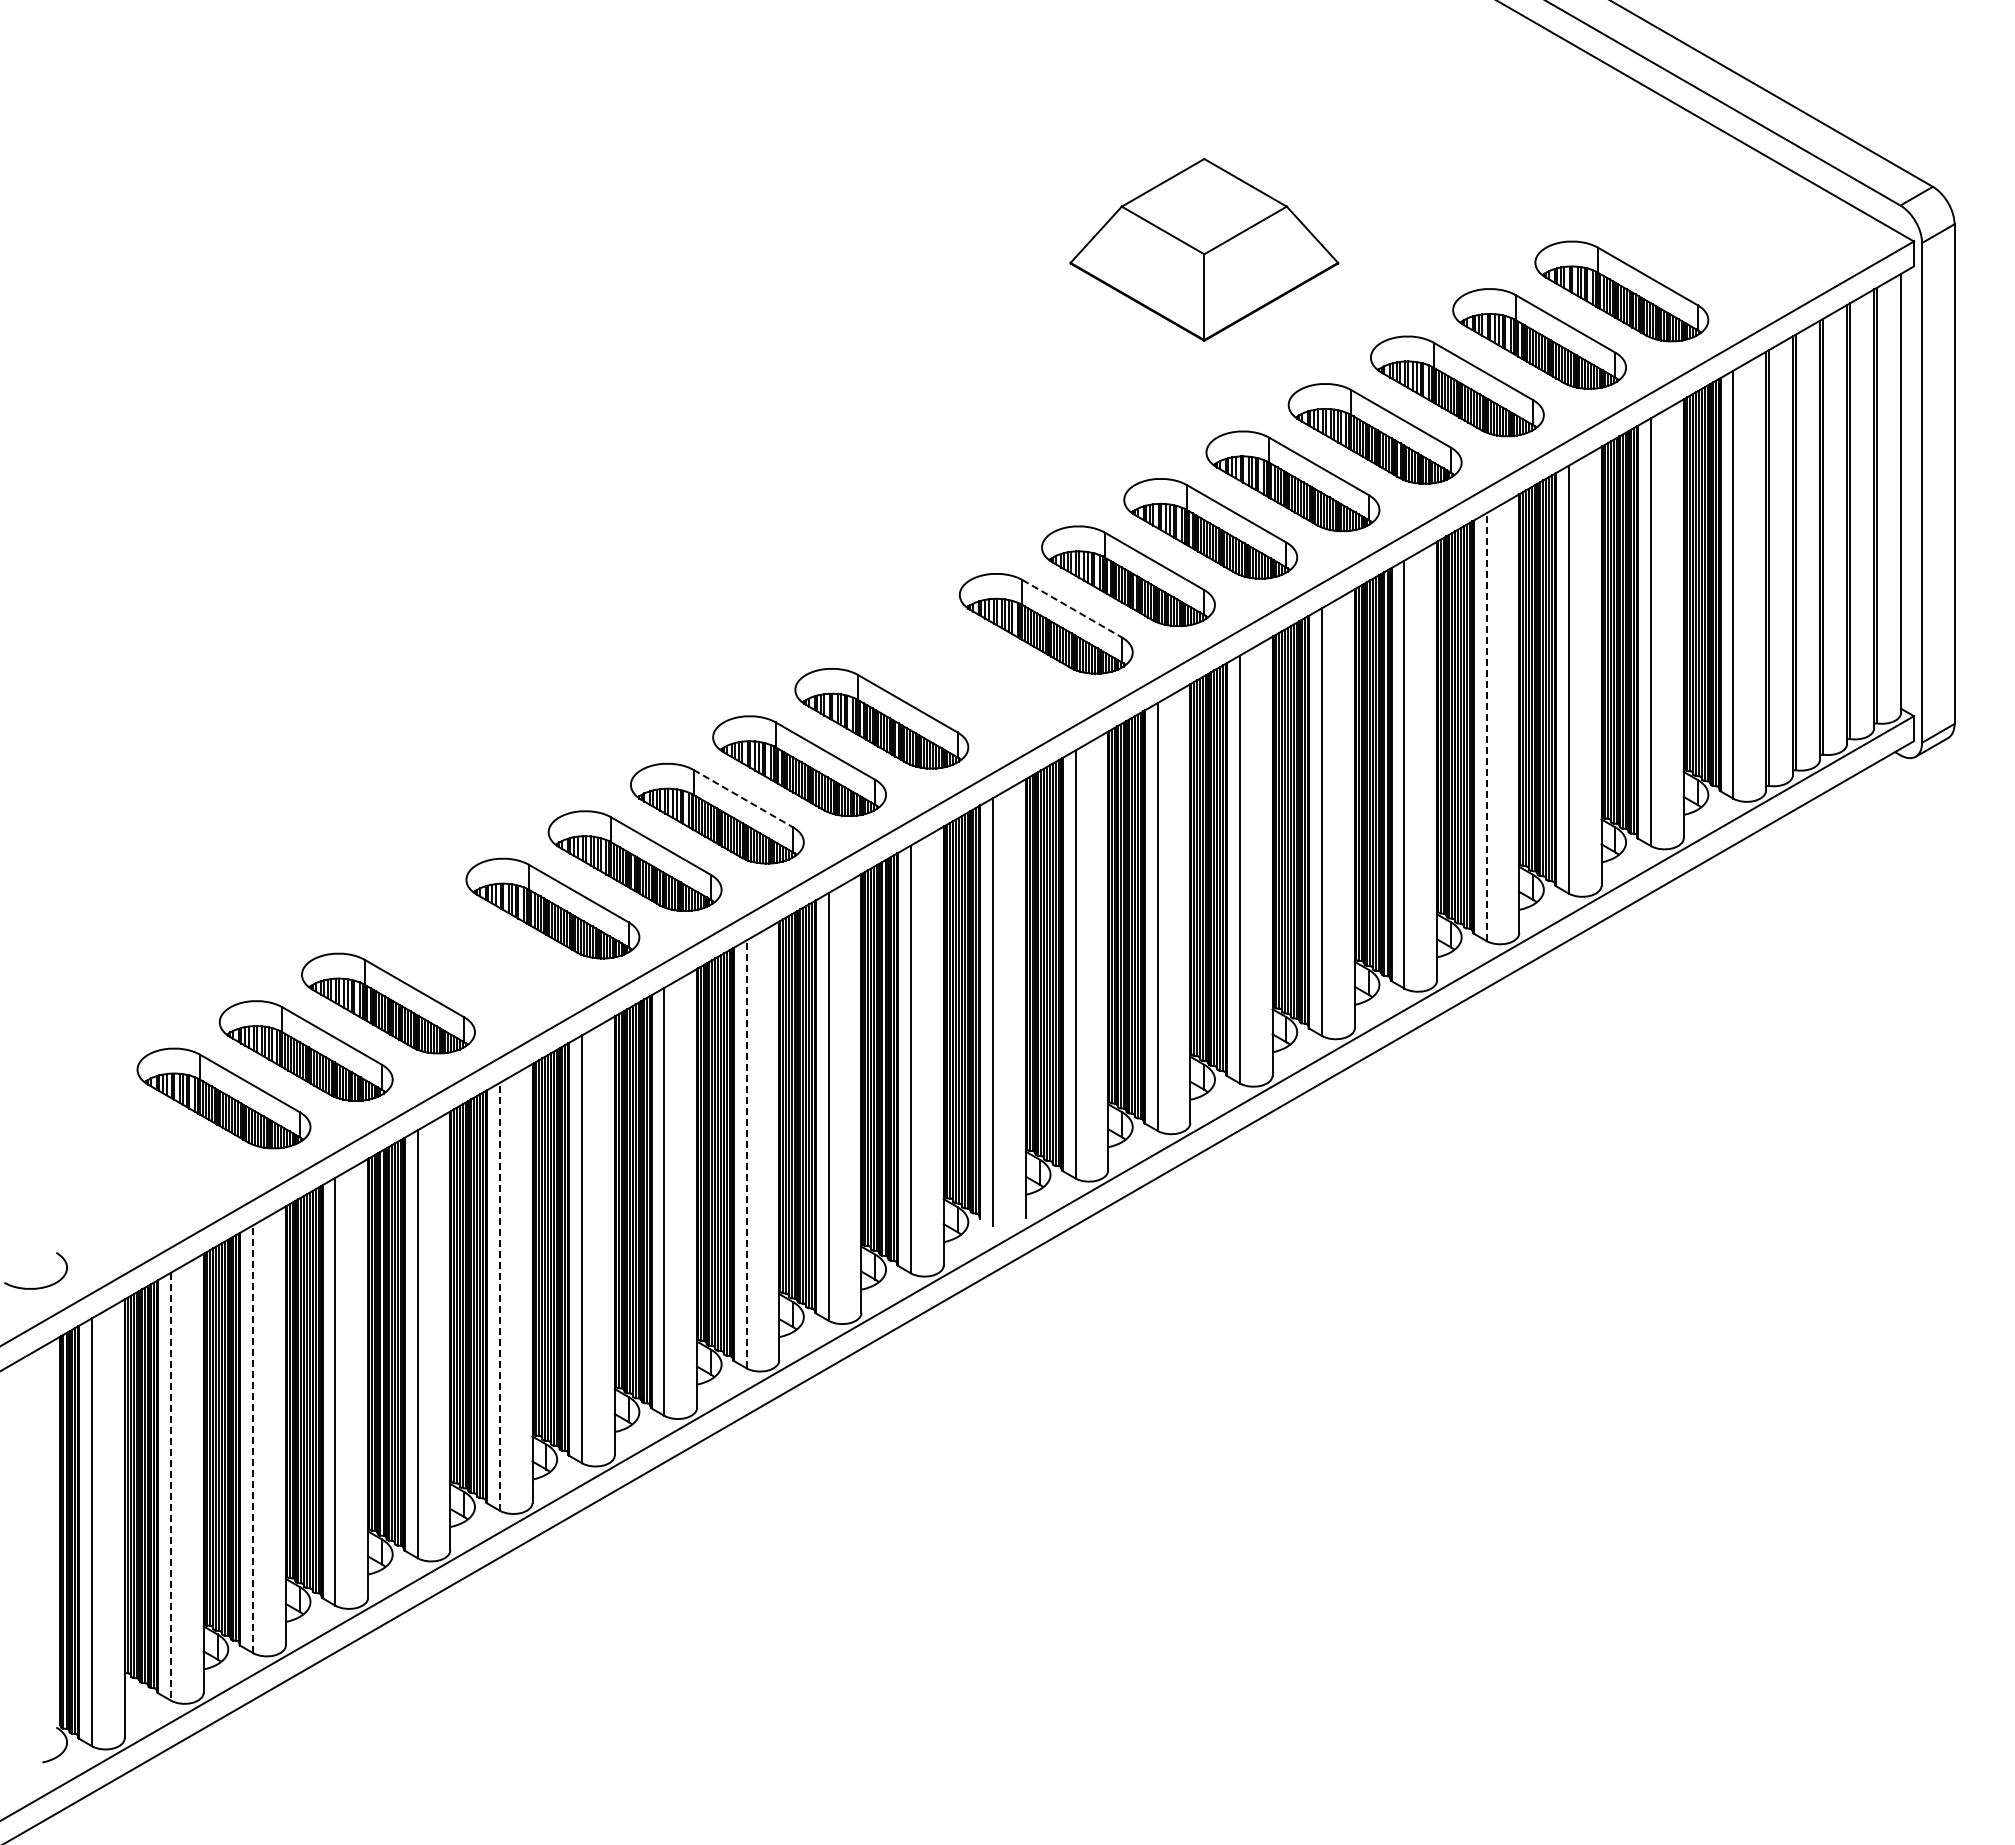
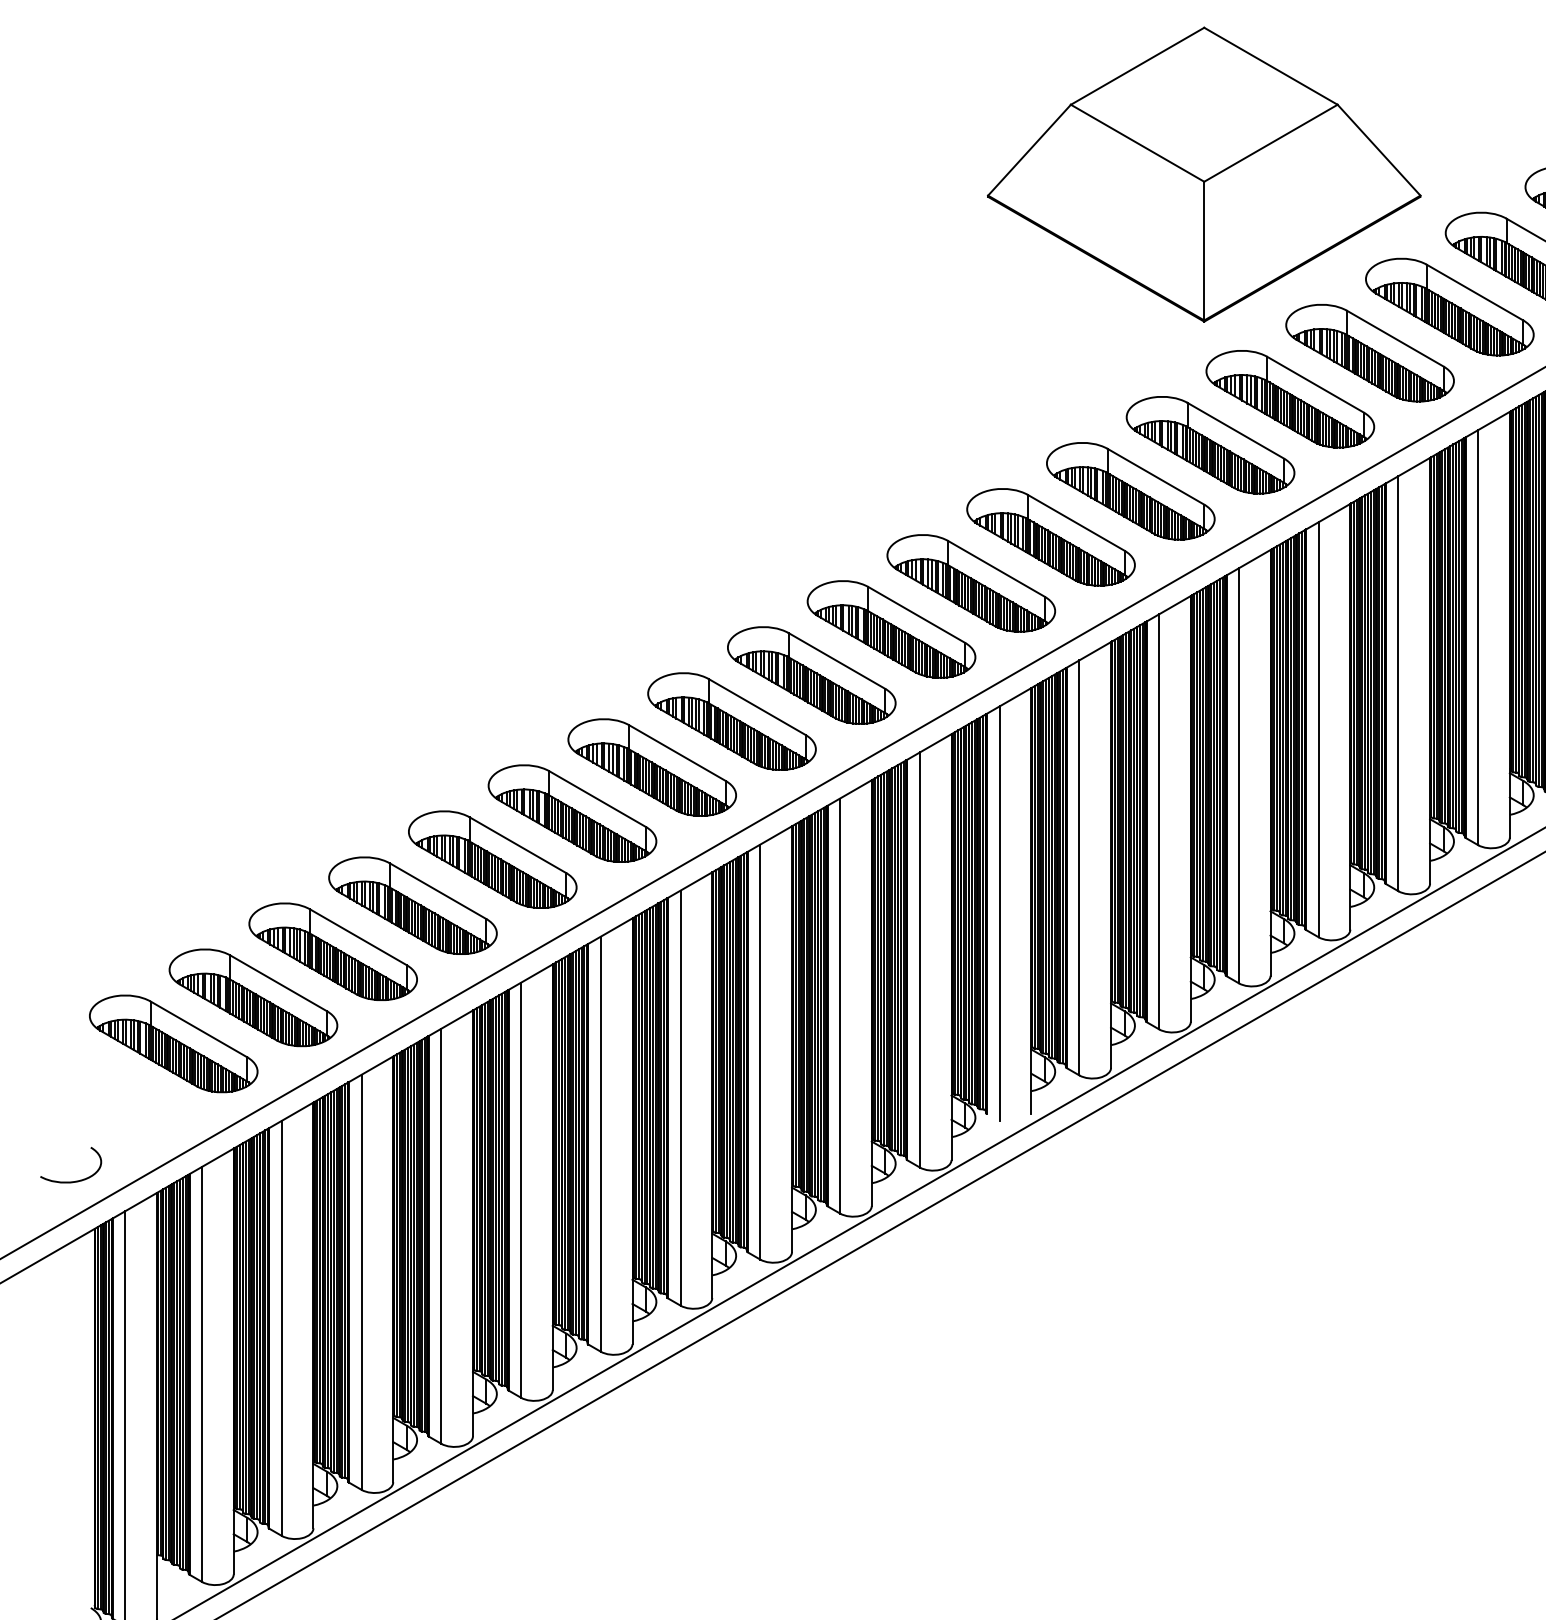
part: (1204, 249) -> (1204, 174), size x1.67
line: (1072, 609) -> (1076, 523), dashed -> solid
part: (963, 670) -> (970, 582), added
line: (1486, 727) -> (1478, 637), dashed -> solid
line: (743, 798) -> (757, 706), dashed -> solid
part: (470, 955) -> (492, 859), added
part: (141, 1145) -> (173, 1043), added
line: (746, 1154) -> (760, 1052), dashed -> solid
line: (499, 1296) -> (520, 1189), dashed -> solid
line: (253, 1439) -> (282, 1328), dashed -> solid
line: (171, 1486) -> (202, 1374), dashed -> solid

